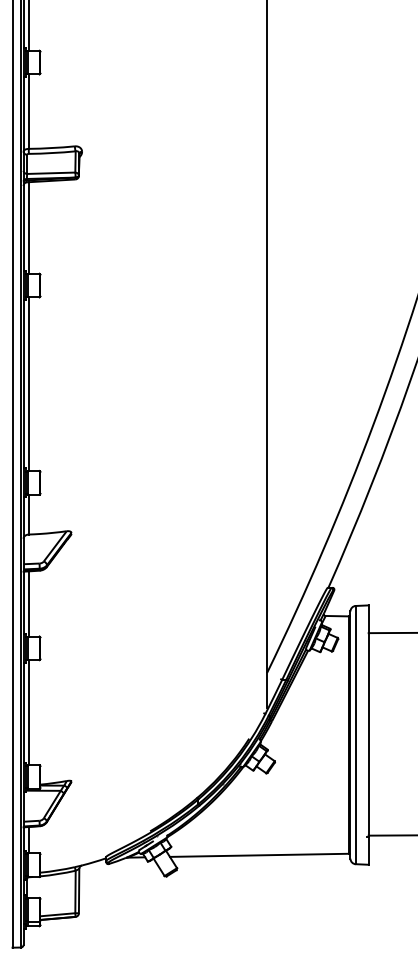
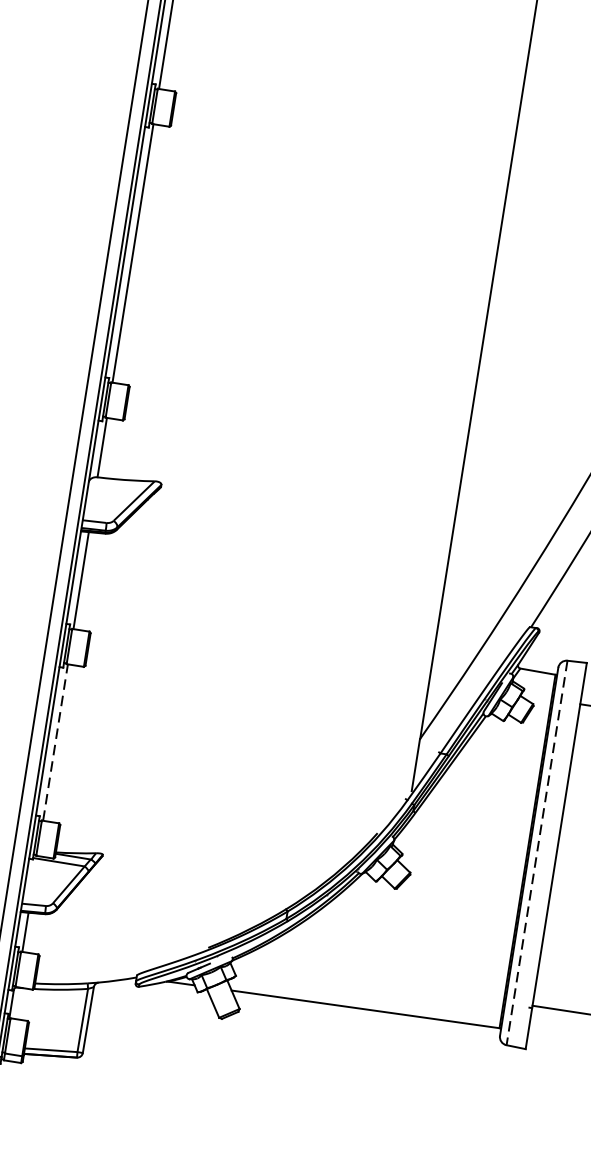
line: (28, 712) -> (55, 742), solid -> dashed
line: (355, 735) -> (536, 853), solid -> dashed

